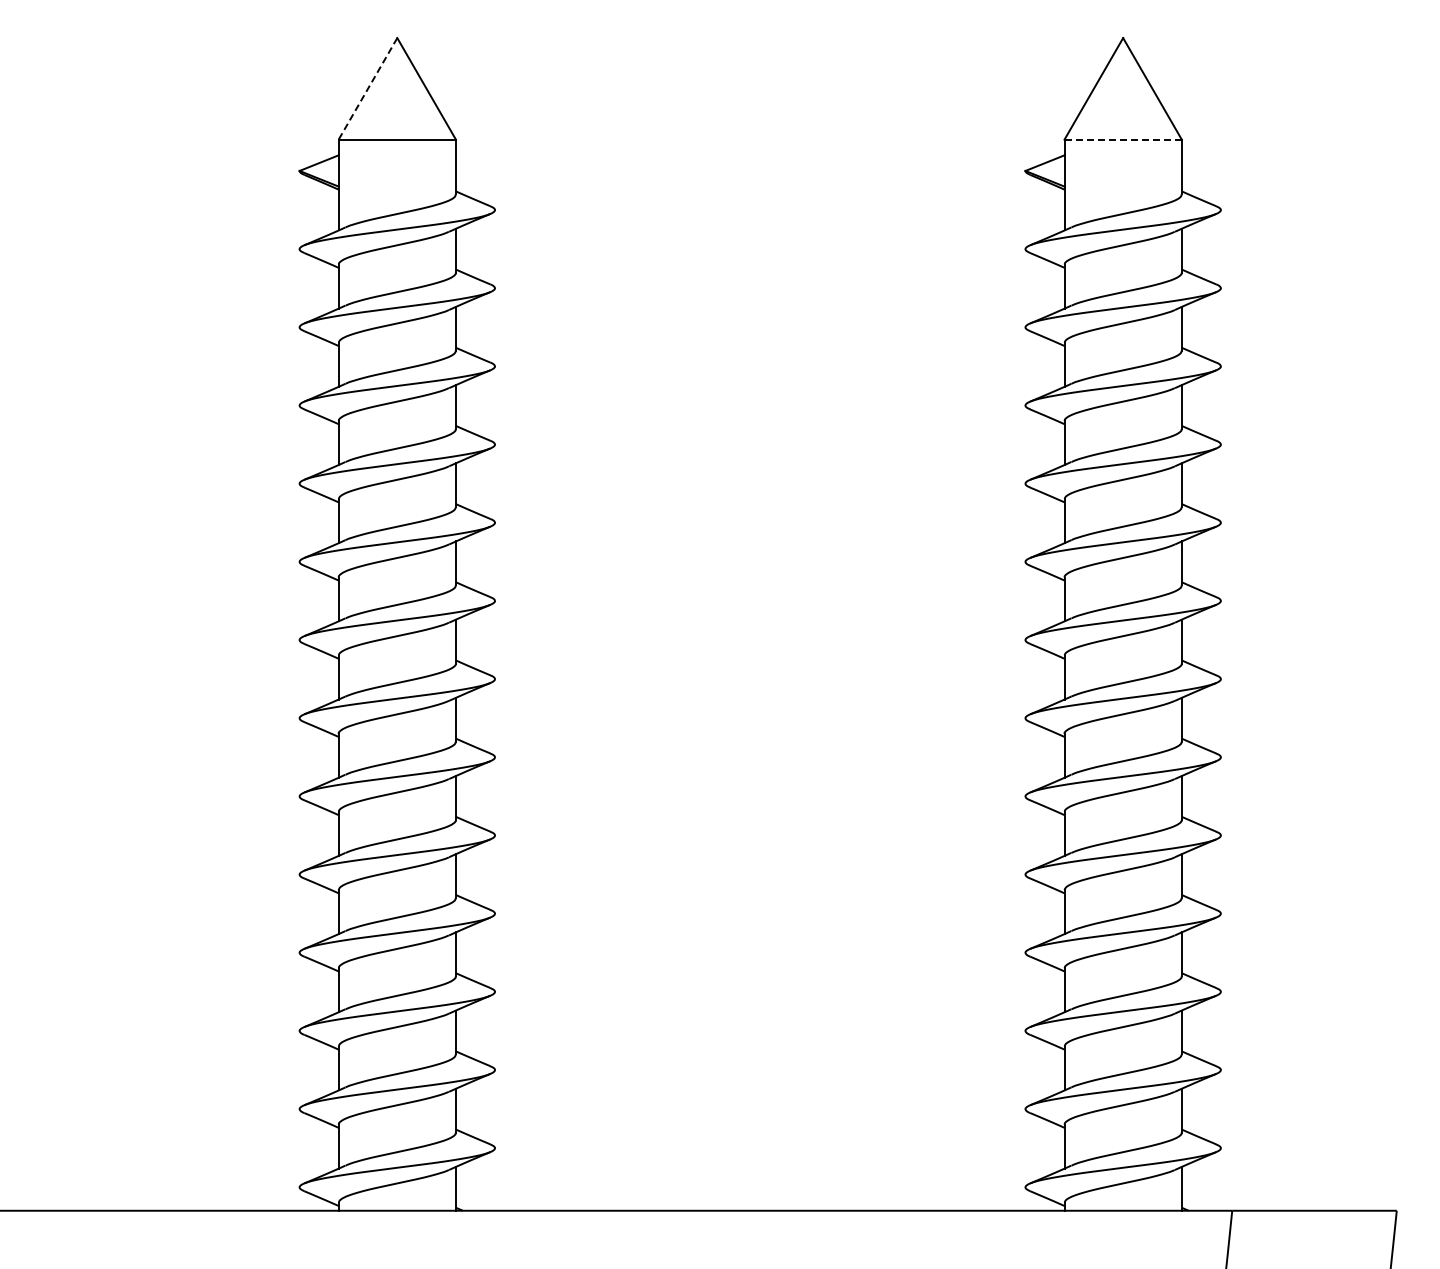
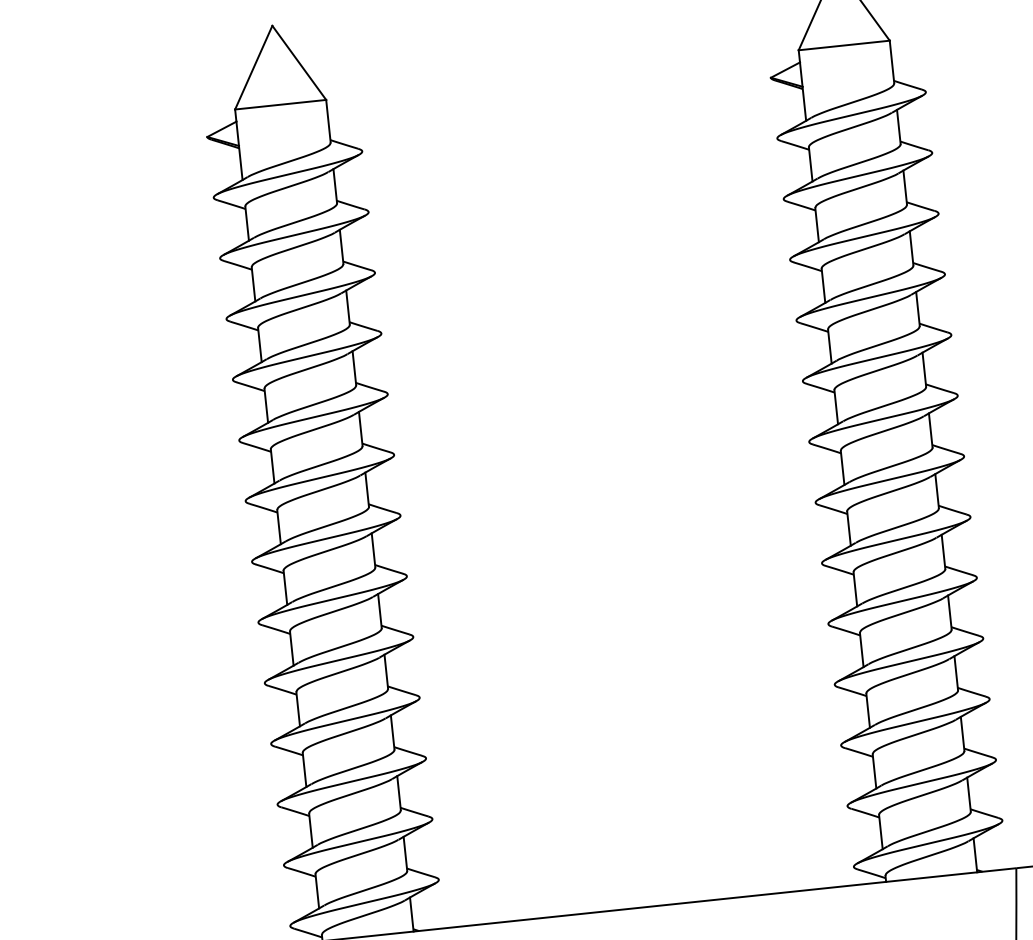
line: (368, 88) -> (254, 67), dashed -> solid
line: (1123, 139) -> (844, 45), dashed -> solid

